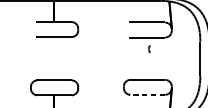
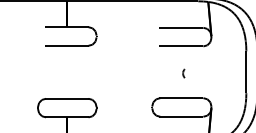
part: (149, 49) -> (183, 73), moved
line: (147, 94) -> (181, 116), dashed -> solid

